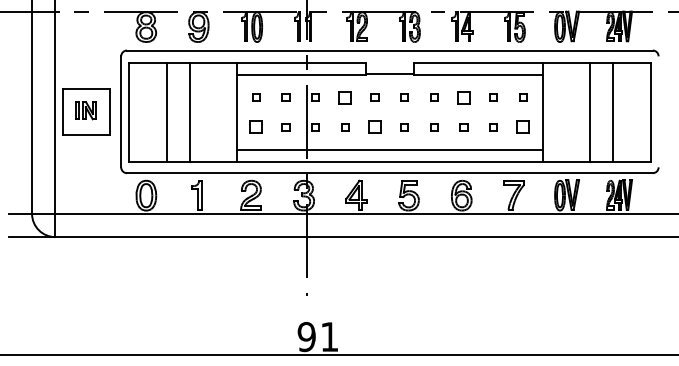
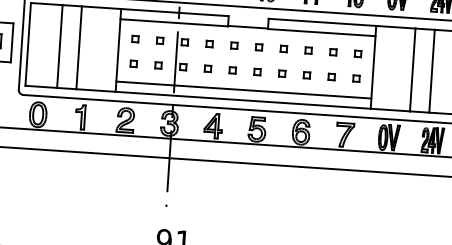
part: (345, 97) -> (209, 43), size x0.62
part: (463, 97) -> (308, 50), size x0.62
part: (256, 127) -> (133, 64), size x0.62
part: (374, 127) -> (232, 70), size x0.62
part: (523, 127) -> (356, 78), size x0.62

